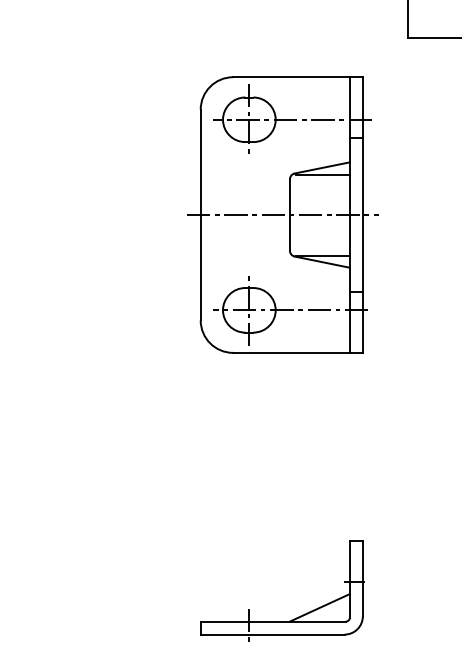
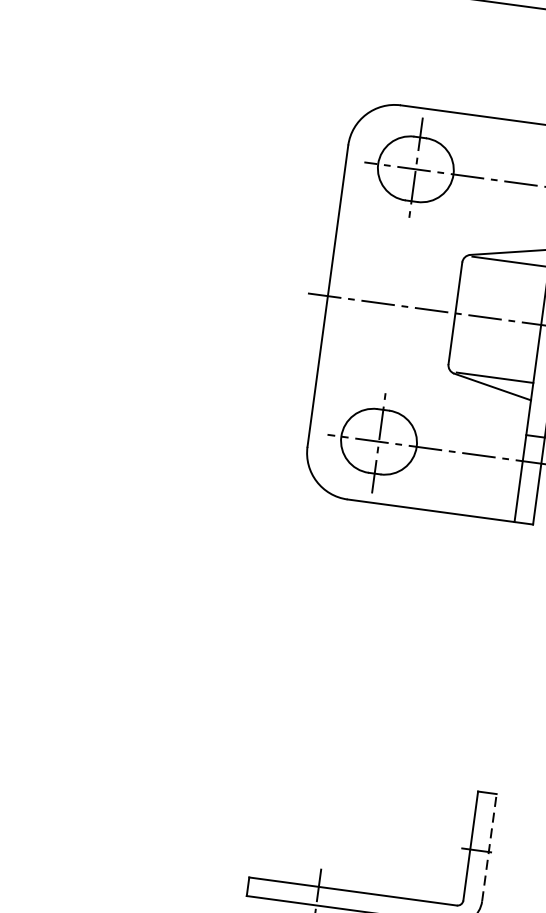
line: (362, 578) -> (488, 847), solid -> dashed
line: (319, 607) -> (421, 880), removed

